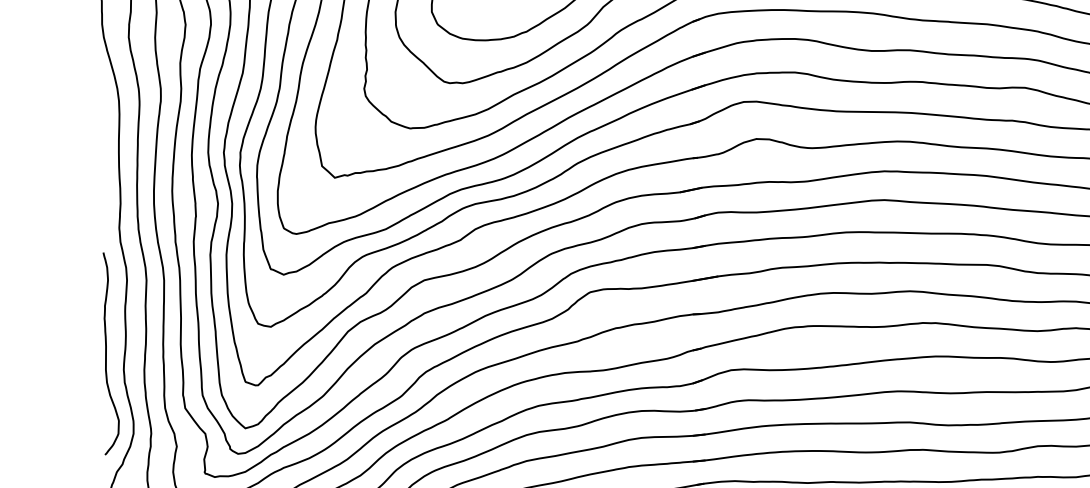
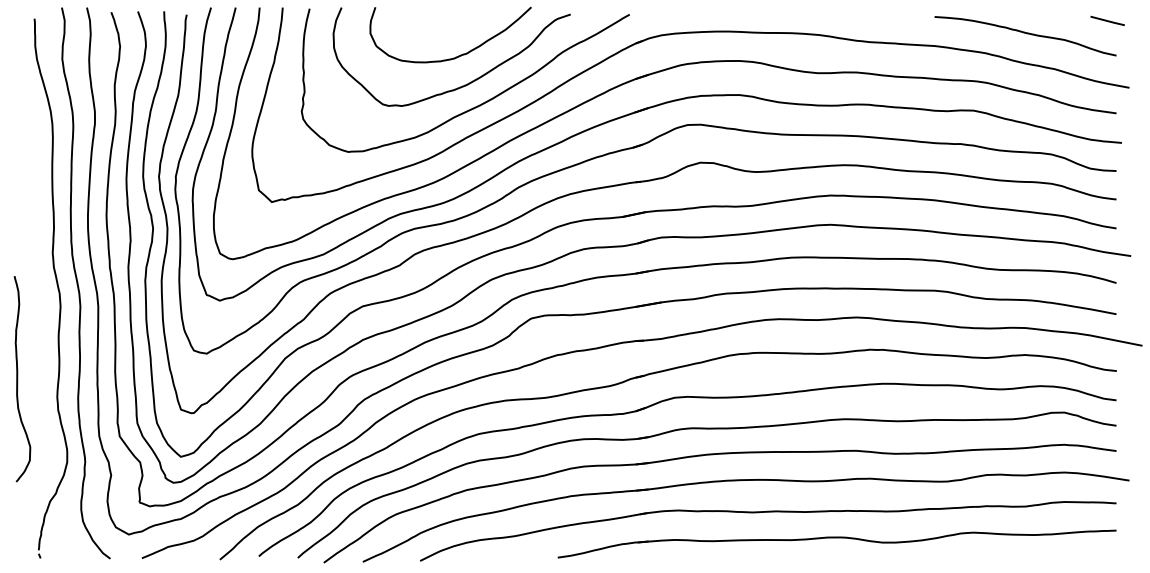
curve: (107, 354) -> (18, 379), moved

